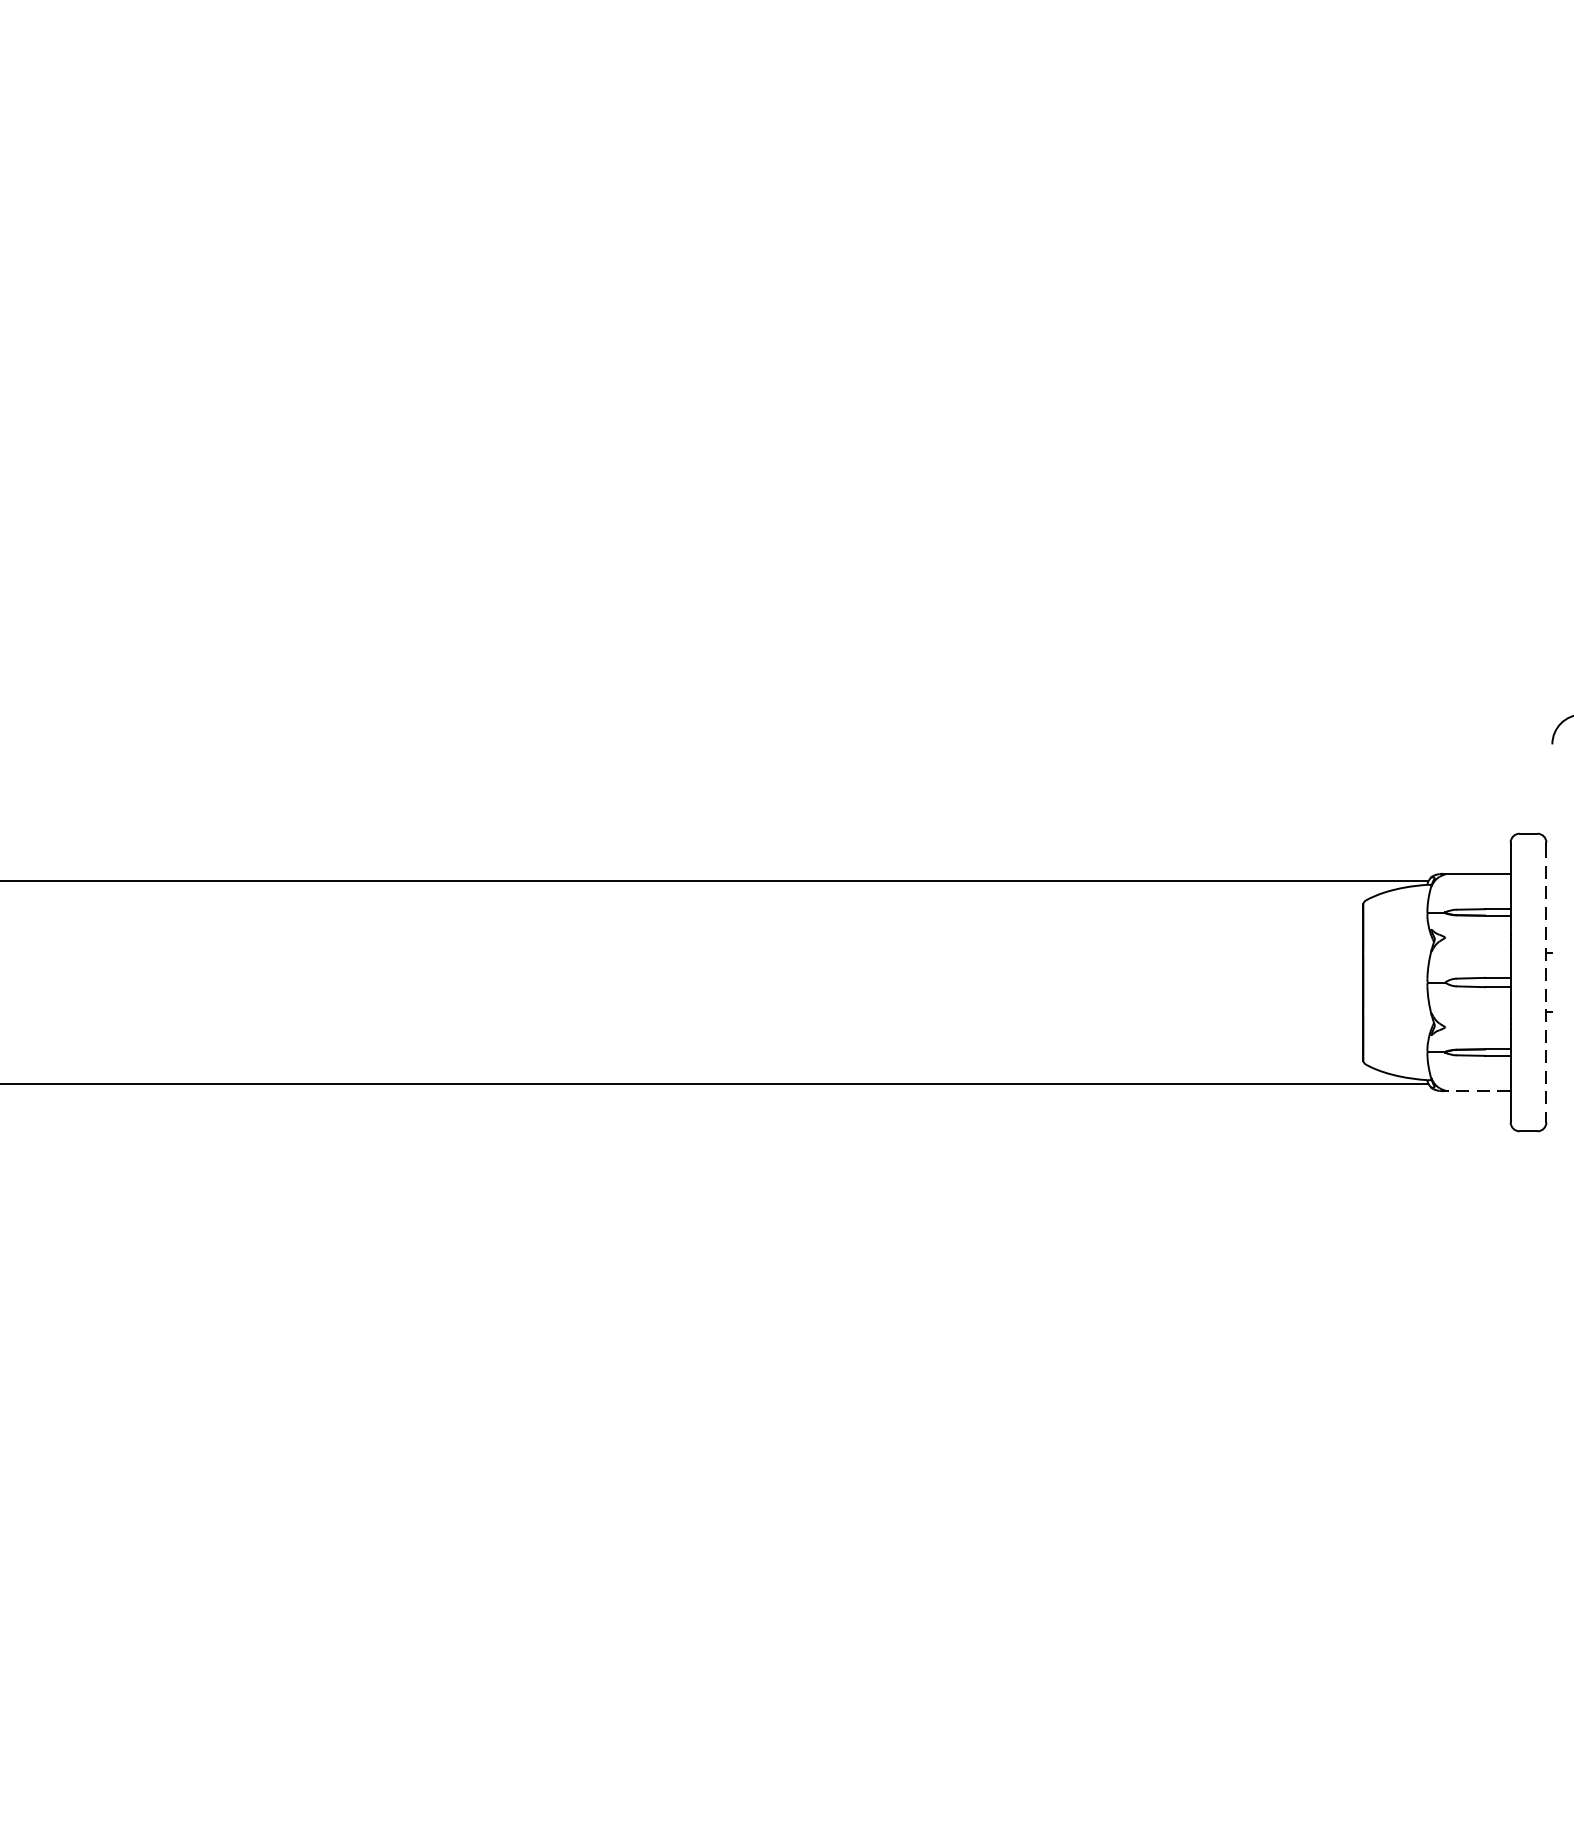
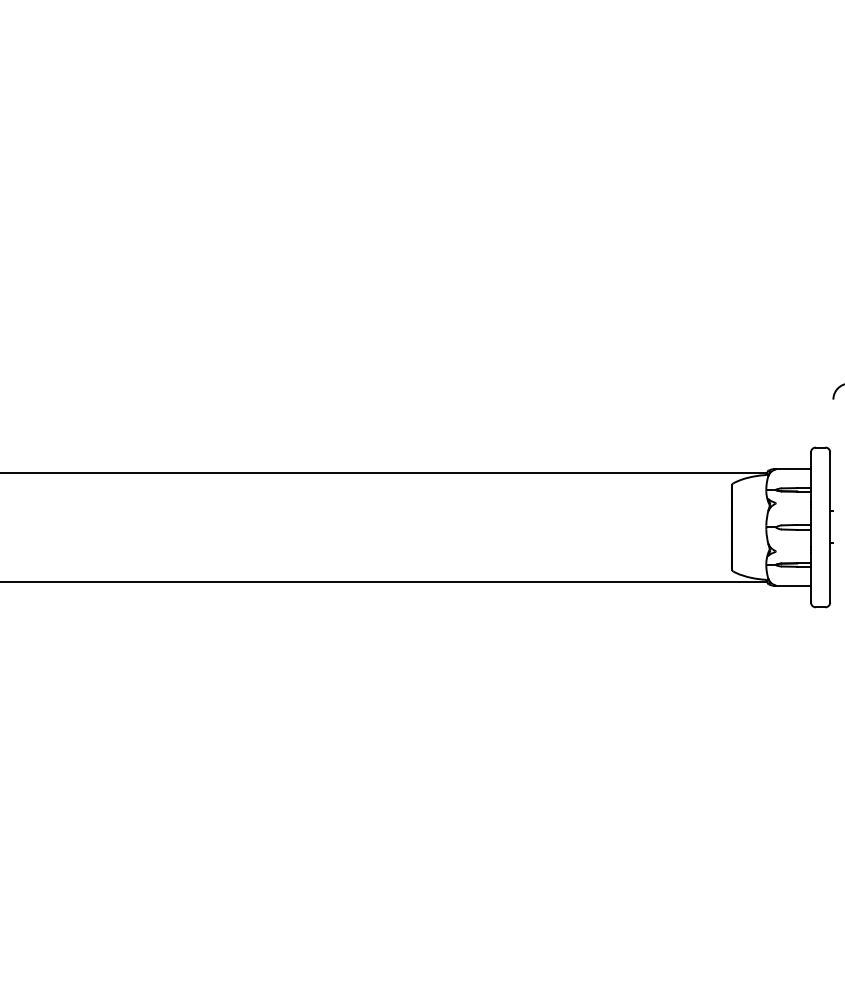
line: (1546, 982) -> (830, 527), dashed -> solid
line: (1474, 1090) -> (791, 585), dashed -> solid

